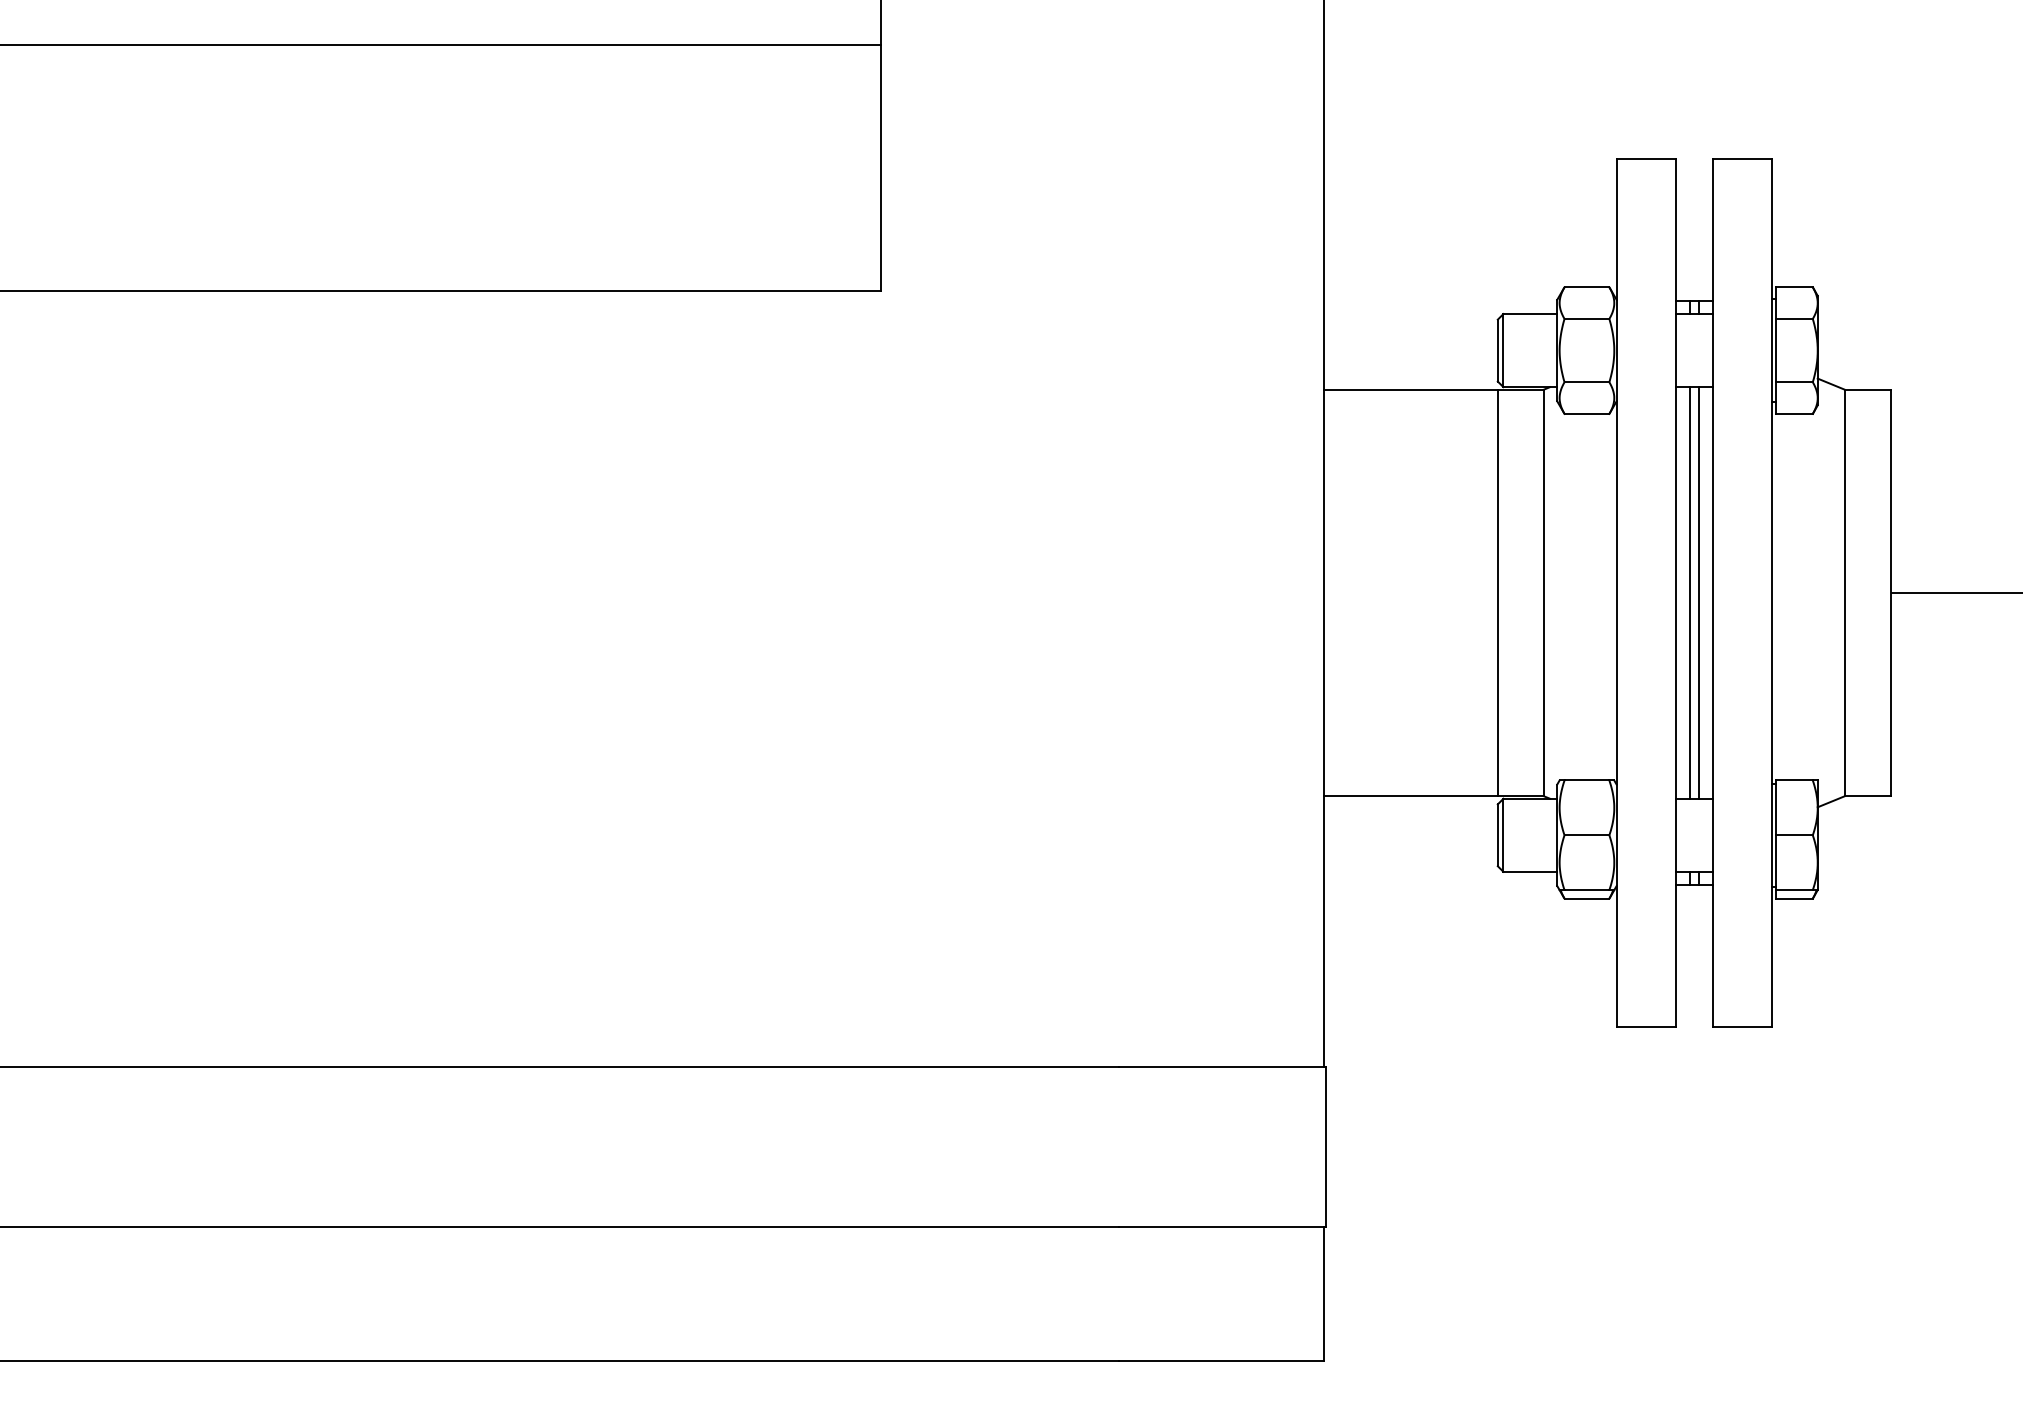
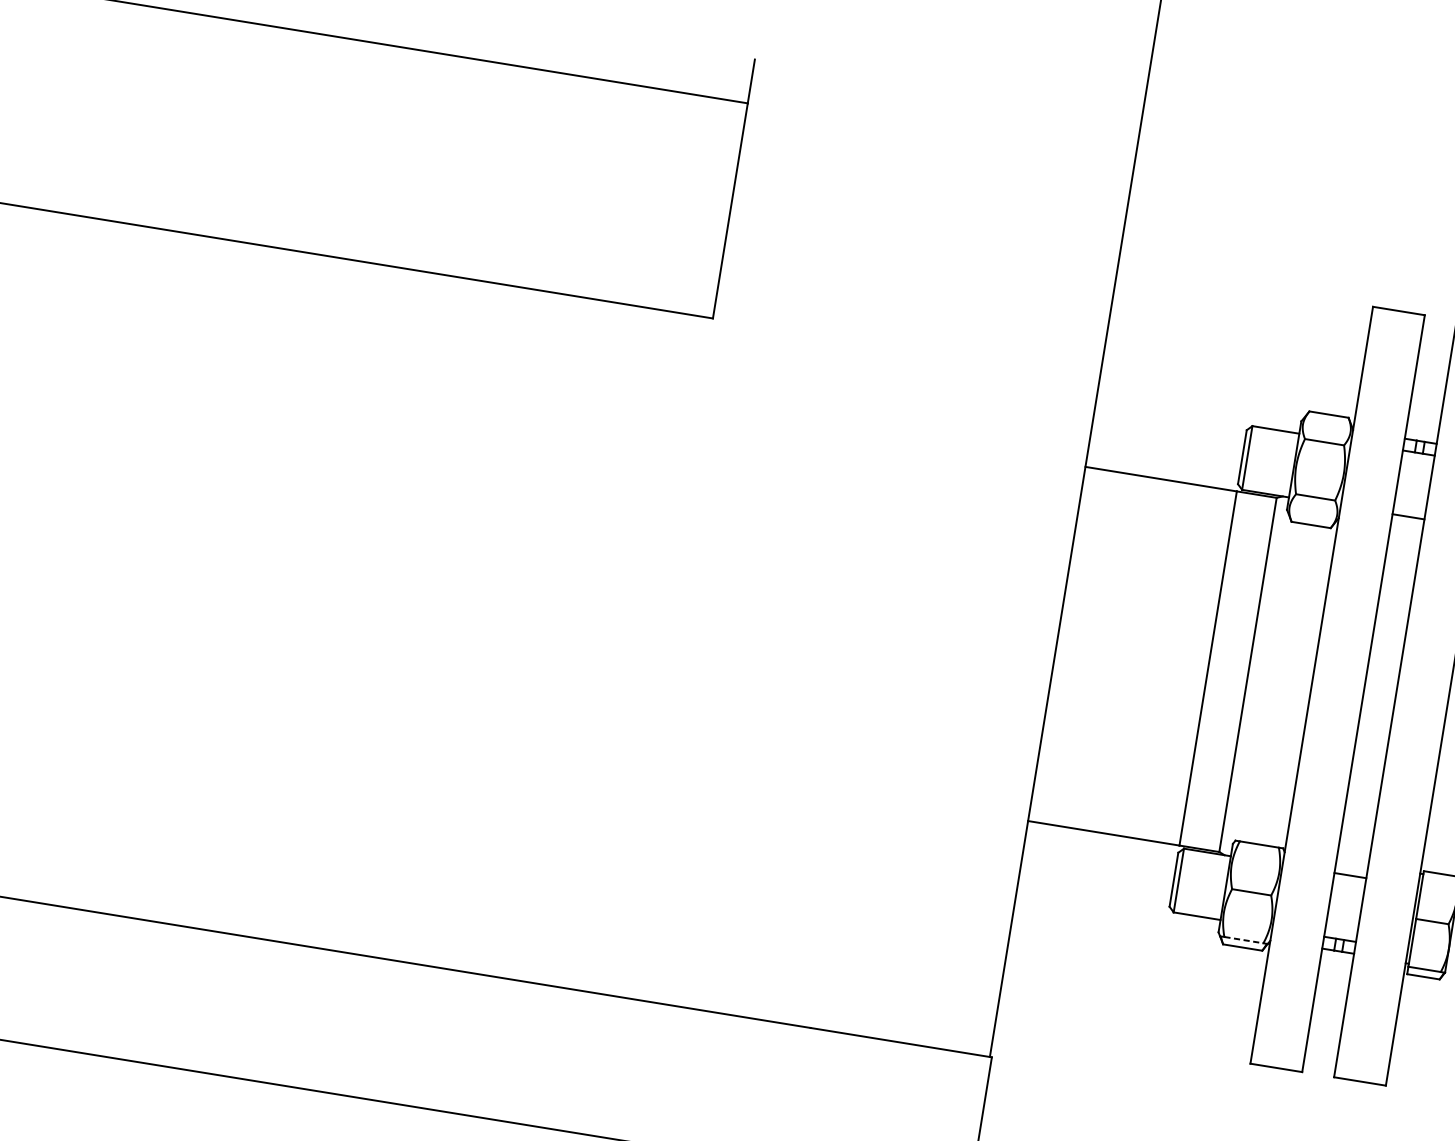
line: (1689, 592) -> (1375, 695), removed
line: (1698, 592) -> (1383, 696), removed
line: (1587, 890) -> (1244, 940), solid -> dashed

